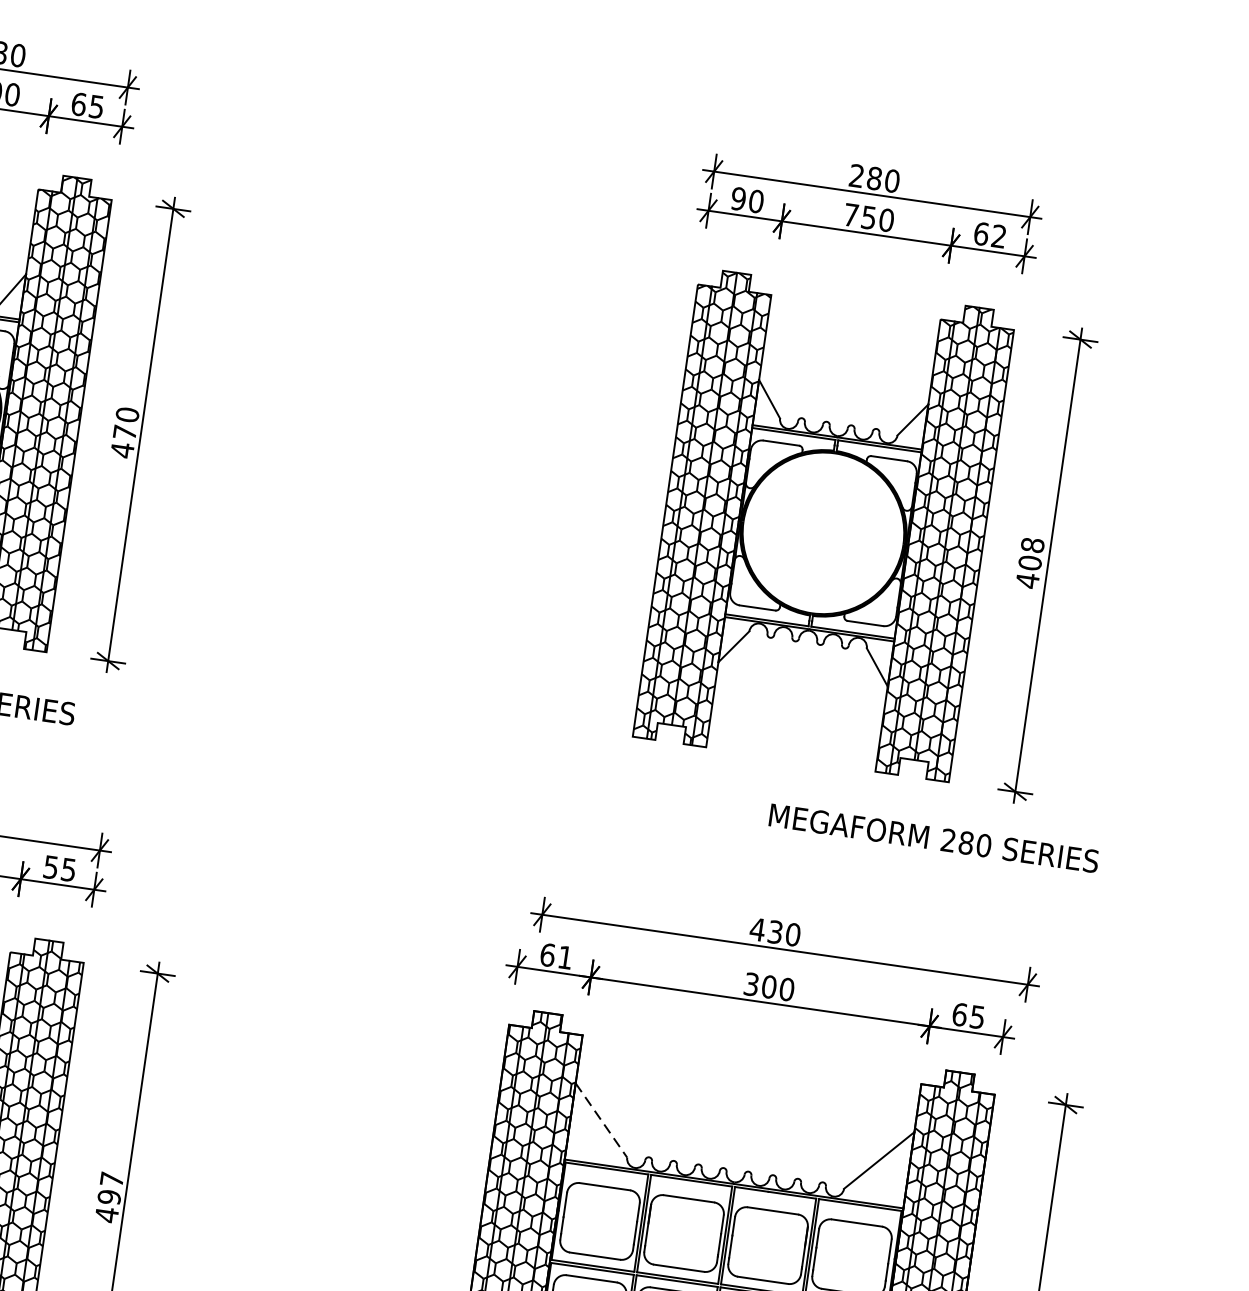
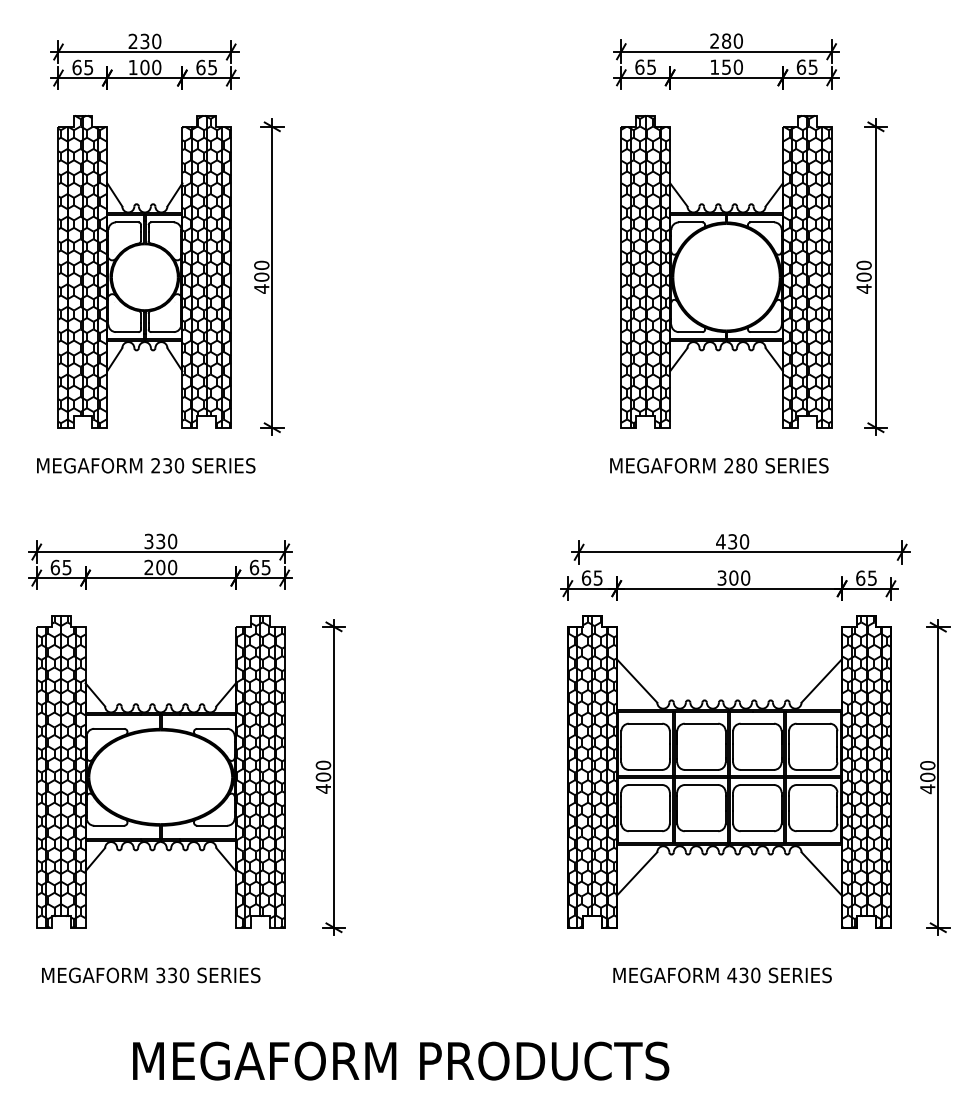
text: (747, 199) -> (645, 66), 90 -> 65
text: (850, 213) -> (714, 66), 750 -> 150
text: (998, 235) -> (812, 66), 62 -> 65
text: (124, 431) -> (261, 276), 470 -> 400
text: (1032, 543) -> (863, 264), 408 -> 400
text: (934, 838) -> (719, 465), moved
text: (51, 867) -> (254, 567), 55 -> 65
text: (564, 956) -> (597, 577), 61 -> 65
line: (602, 1120) -> (637, 680), dashed -> solid
text: (110, 1187) -> (323, 770), 497 -> 400

